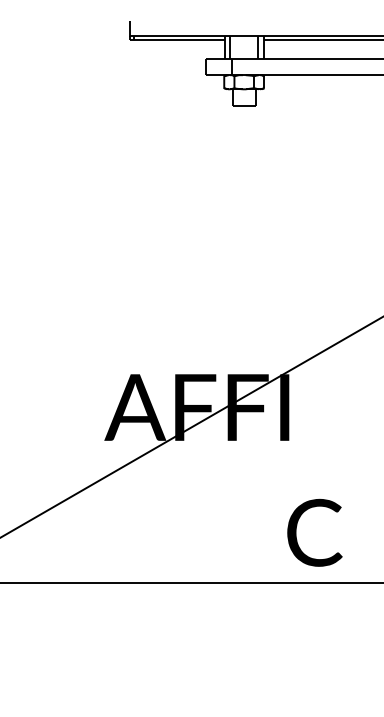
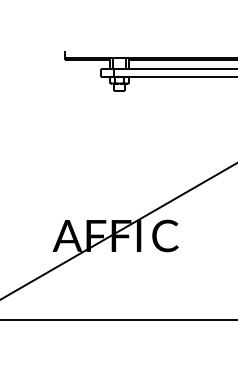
text: (314, 531) -> (165, 235), moved

